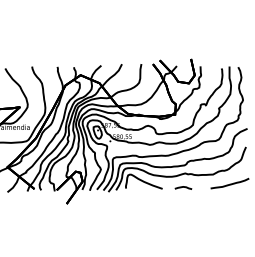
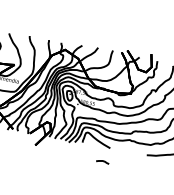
curve: (183, 187) -> (102, 161), moved

